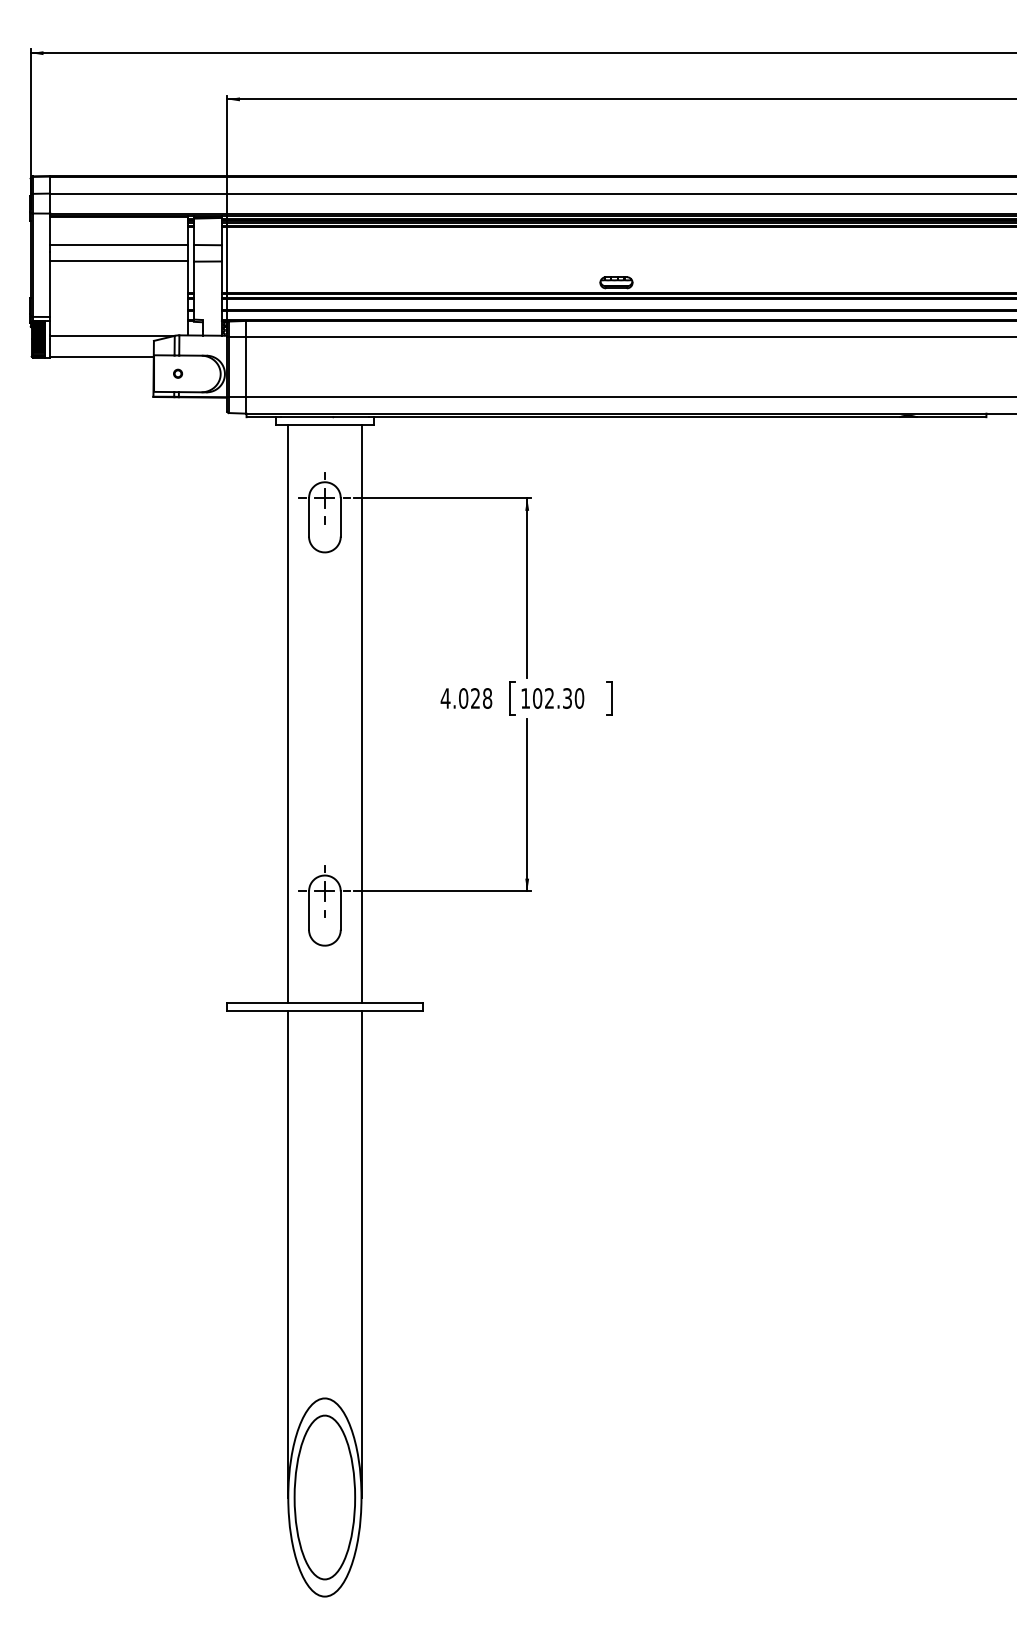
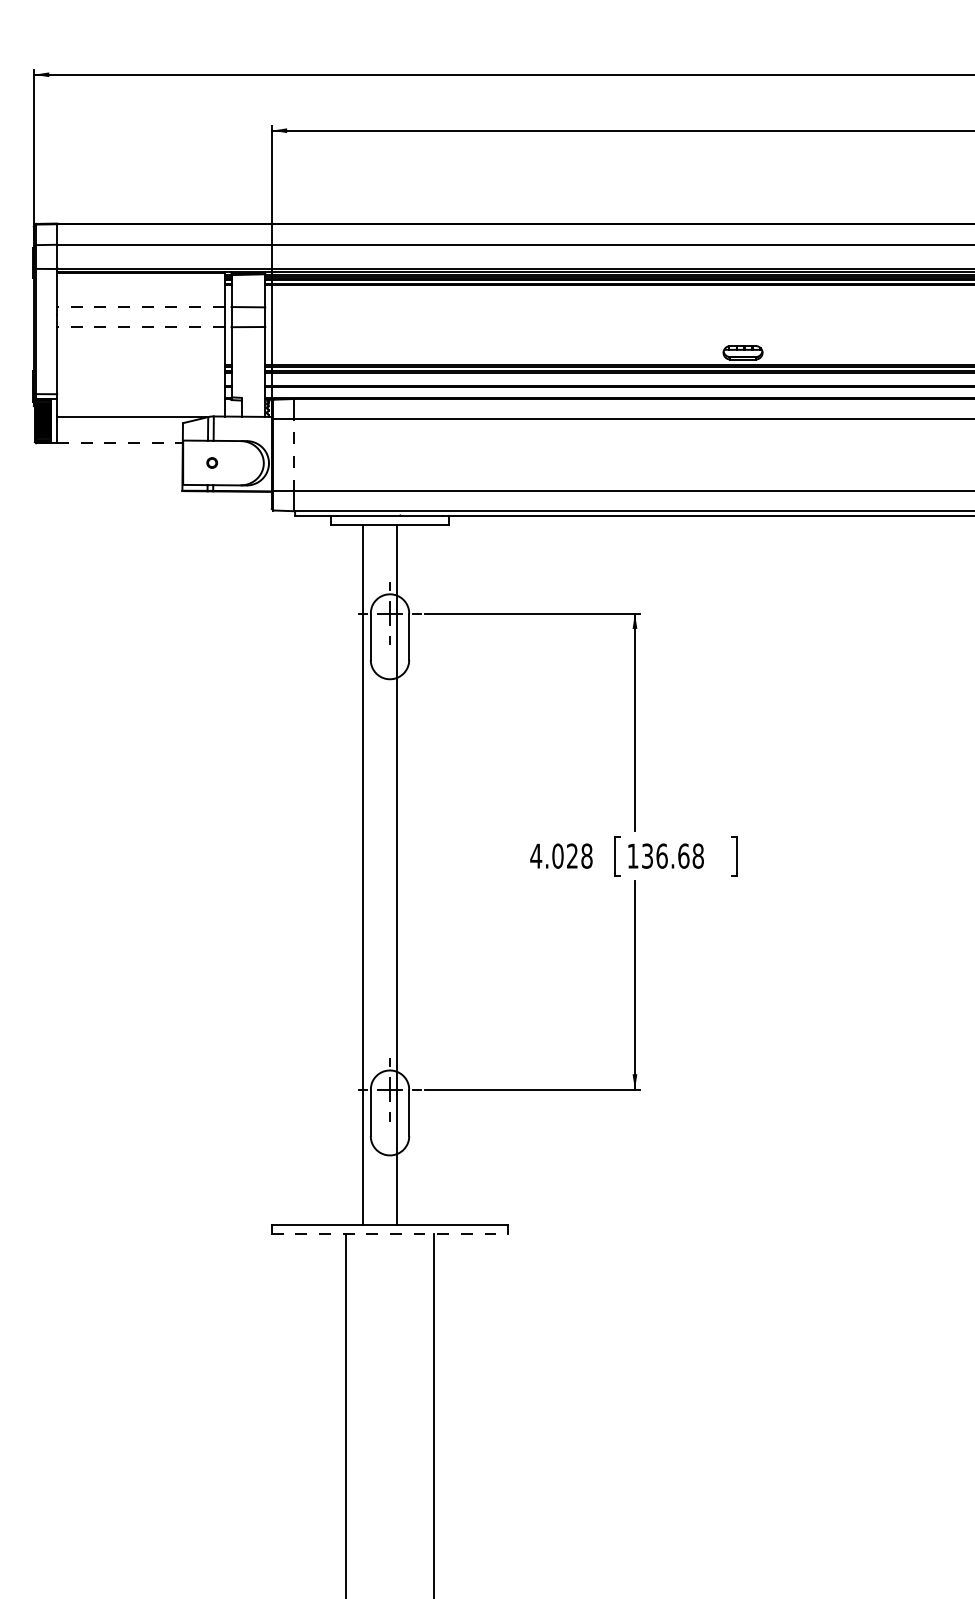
line: (118, 245) -> (140, 307), solid -> dashed
line: (118, 261) -> (140, 327), solid -> dashed
line: (101, 357) -> (119, 443), solid -> dashed
line: (245, 367) -> (293, 455), solid -> dashed
text: (558, 698) -> (672, 856), 102.30 -> 136.68
line: (288, 713) -> (396, 874), moved
line: (361, 713) -> (362, 874), moved
line: (324, 1010) -> (389, 1233), solid -> dashed

